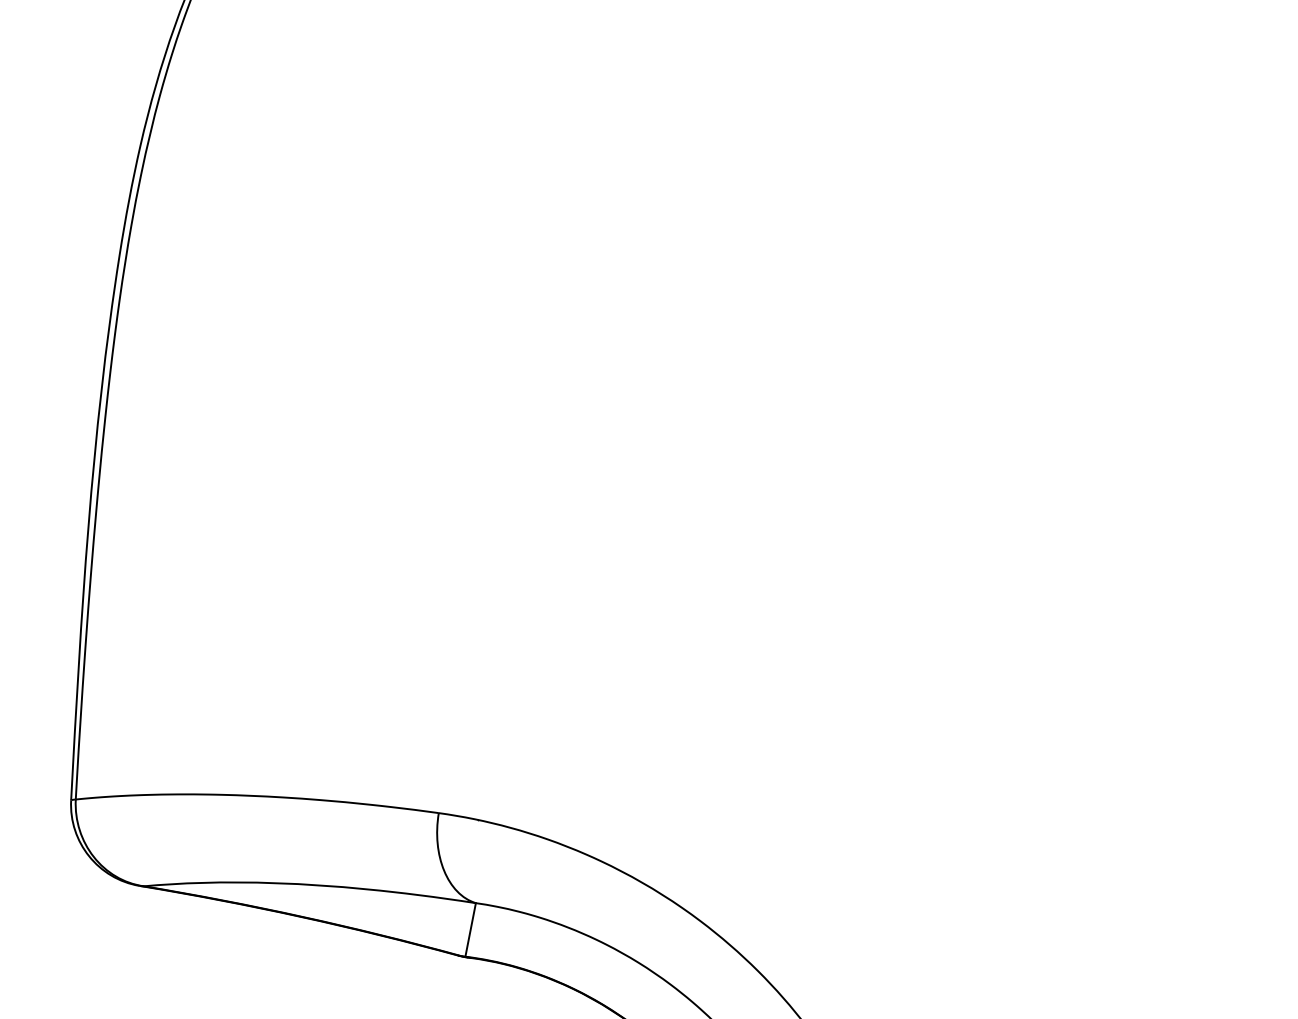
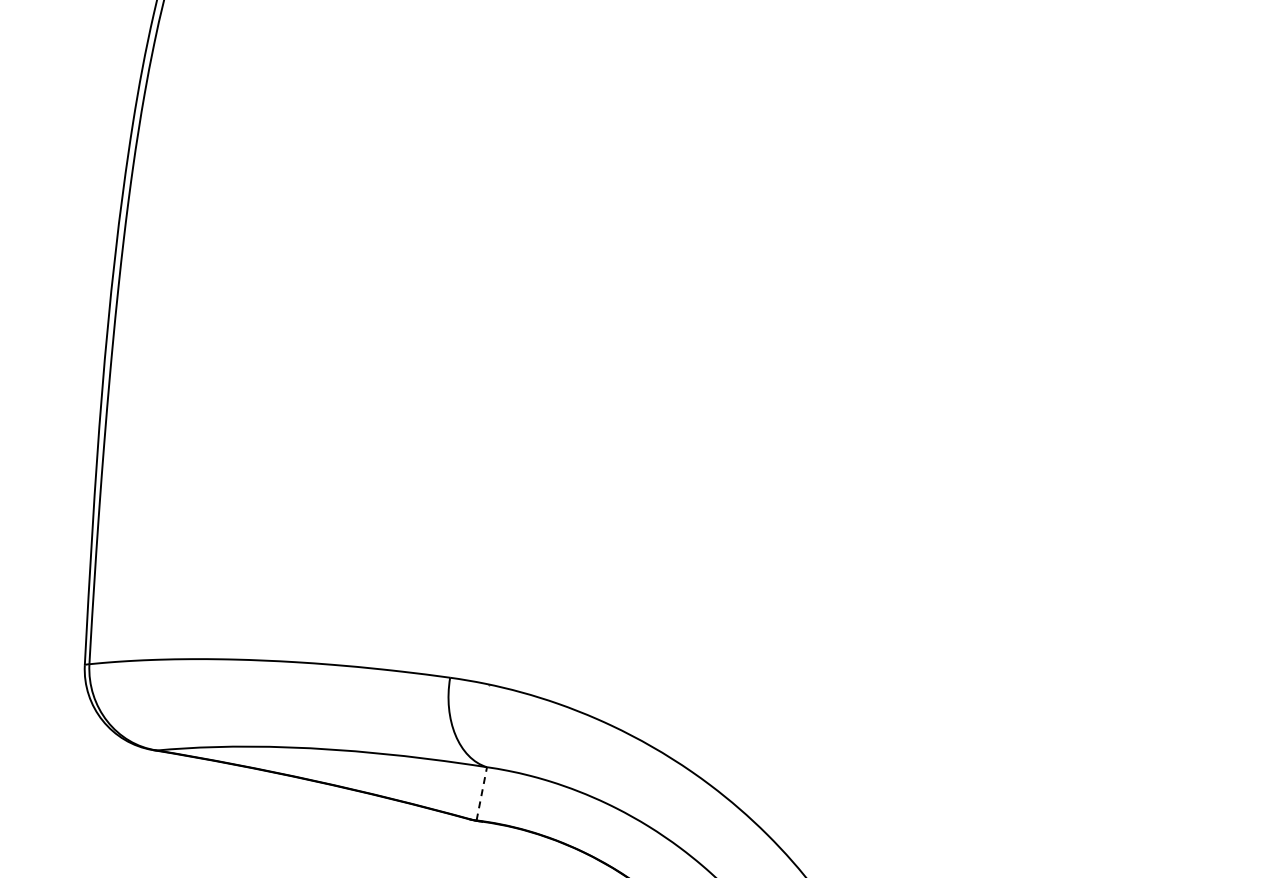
line: (470, 929) -> (481, 793), solid -> dashed

